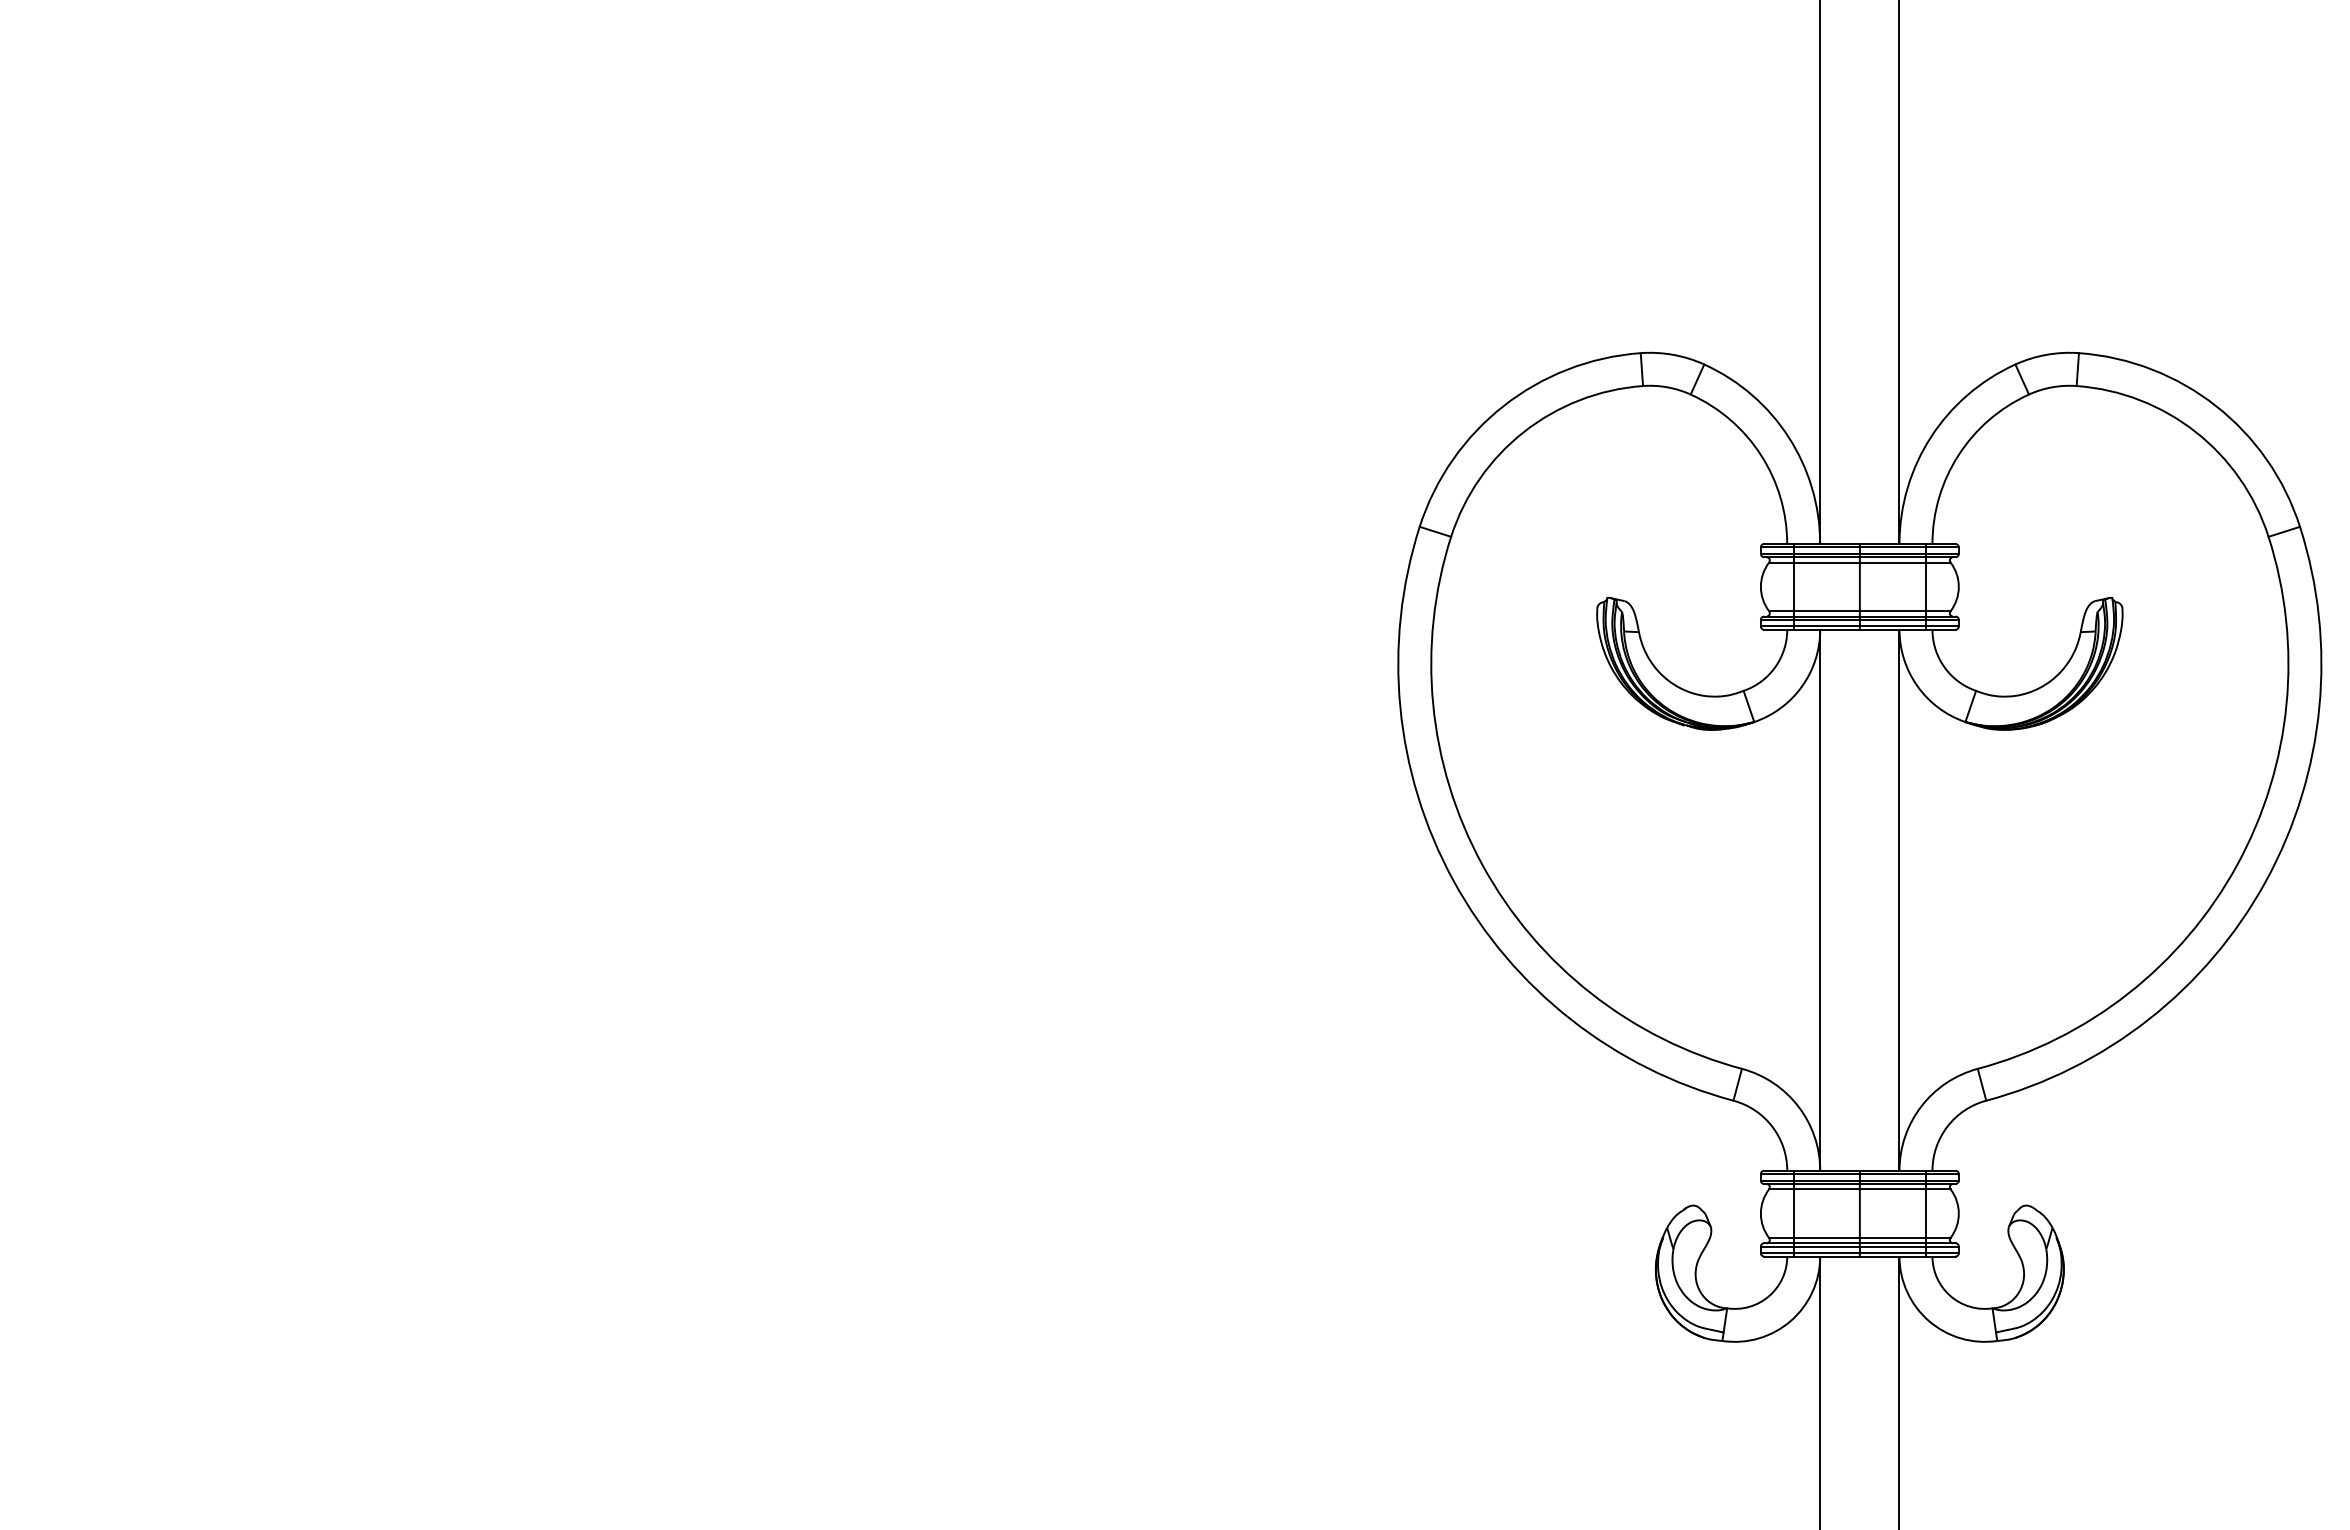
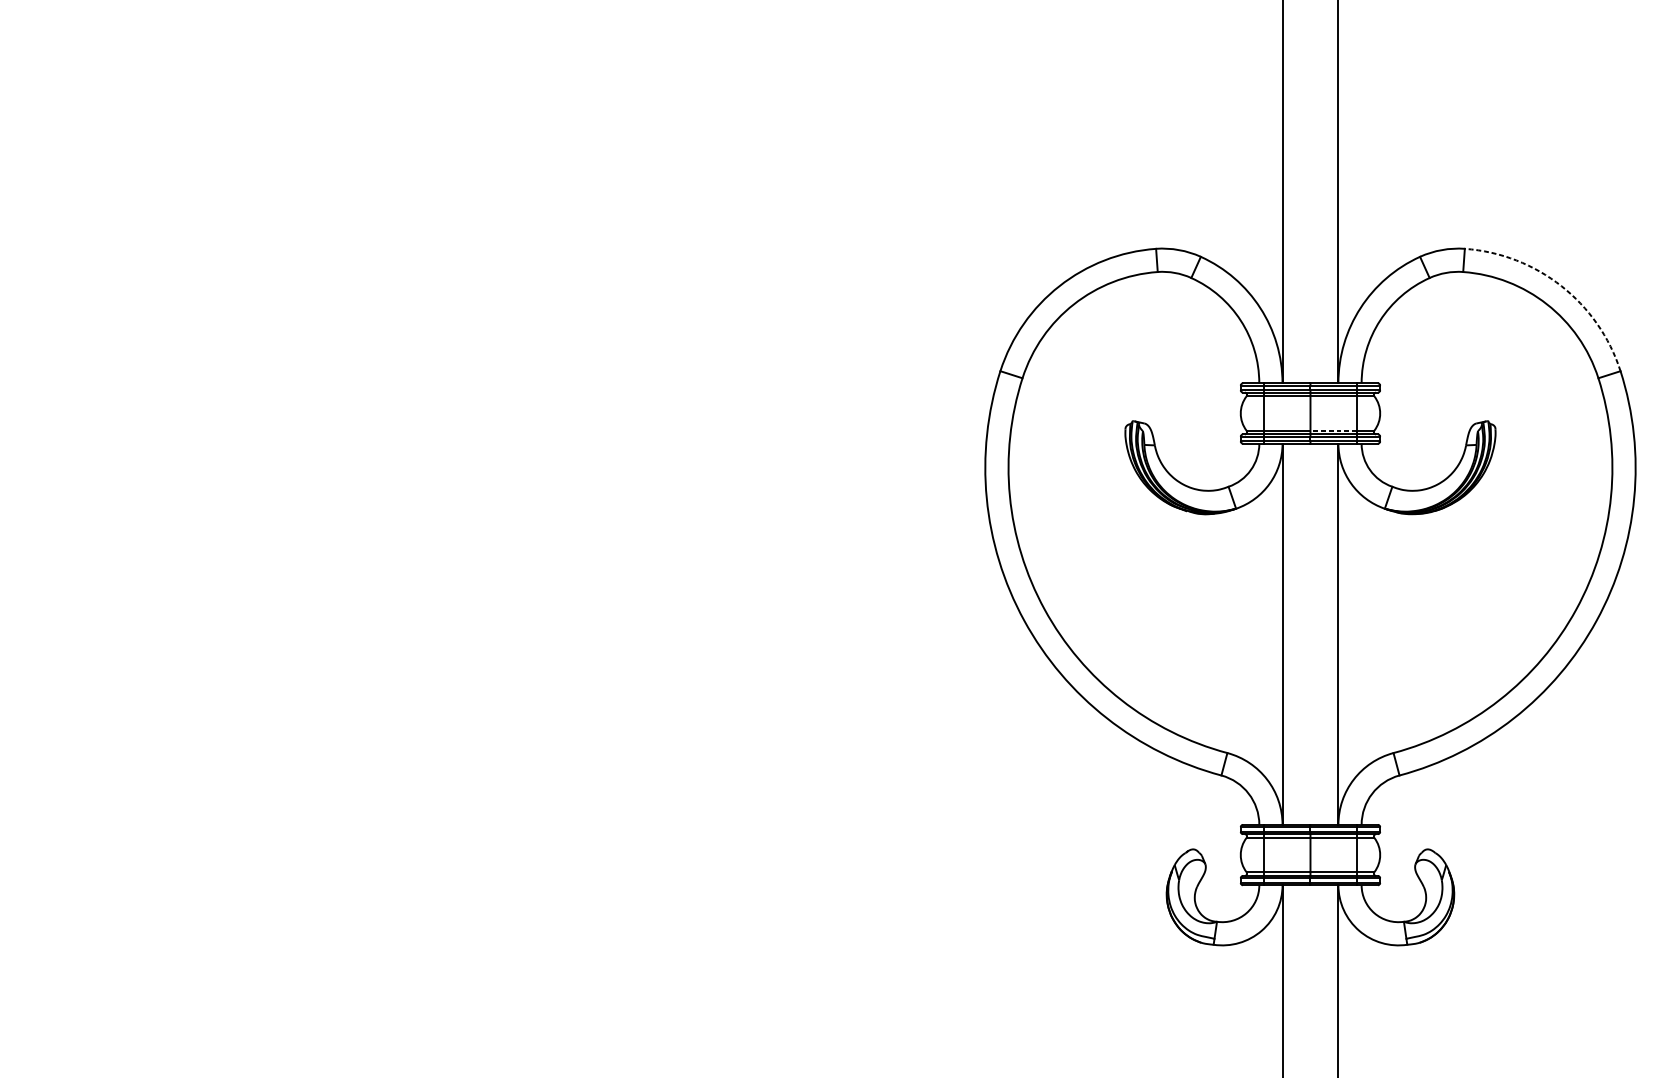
arc: (2216, 406) -> (1561, 286), solid -> dashed
line: (1892, 611) -> (1333, 430), solid -> dashed

